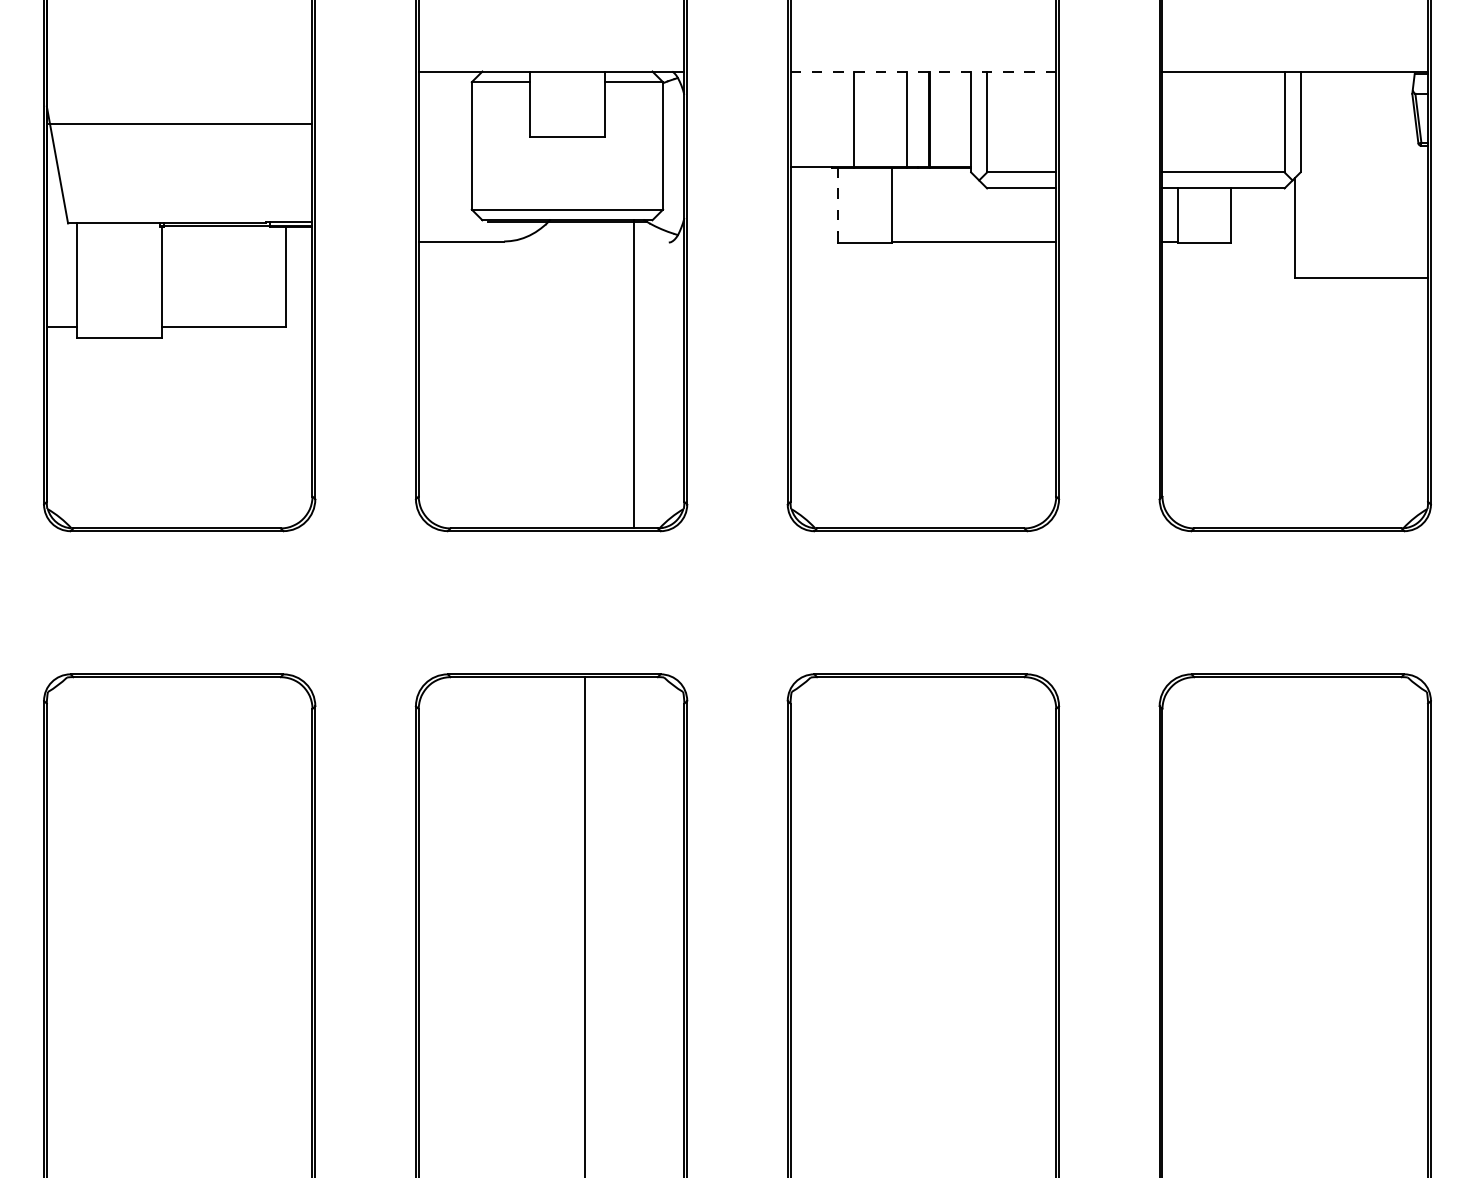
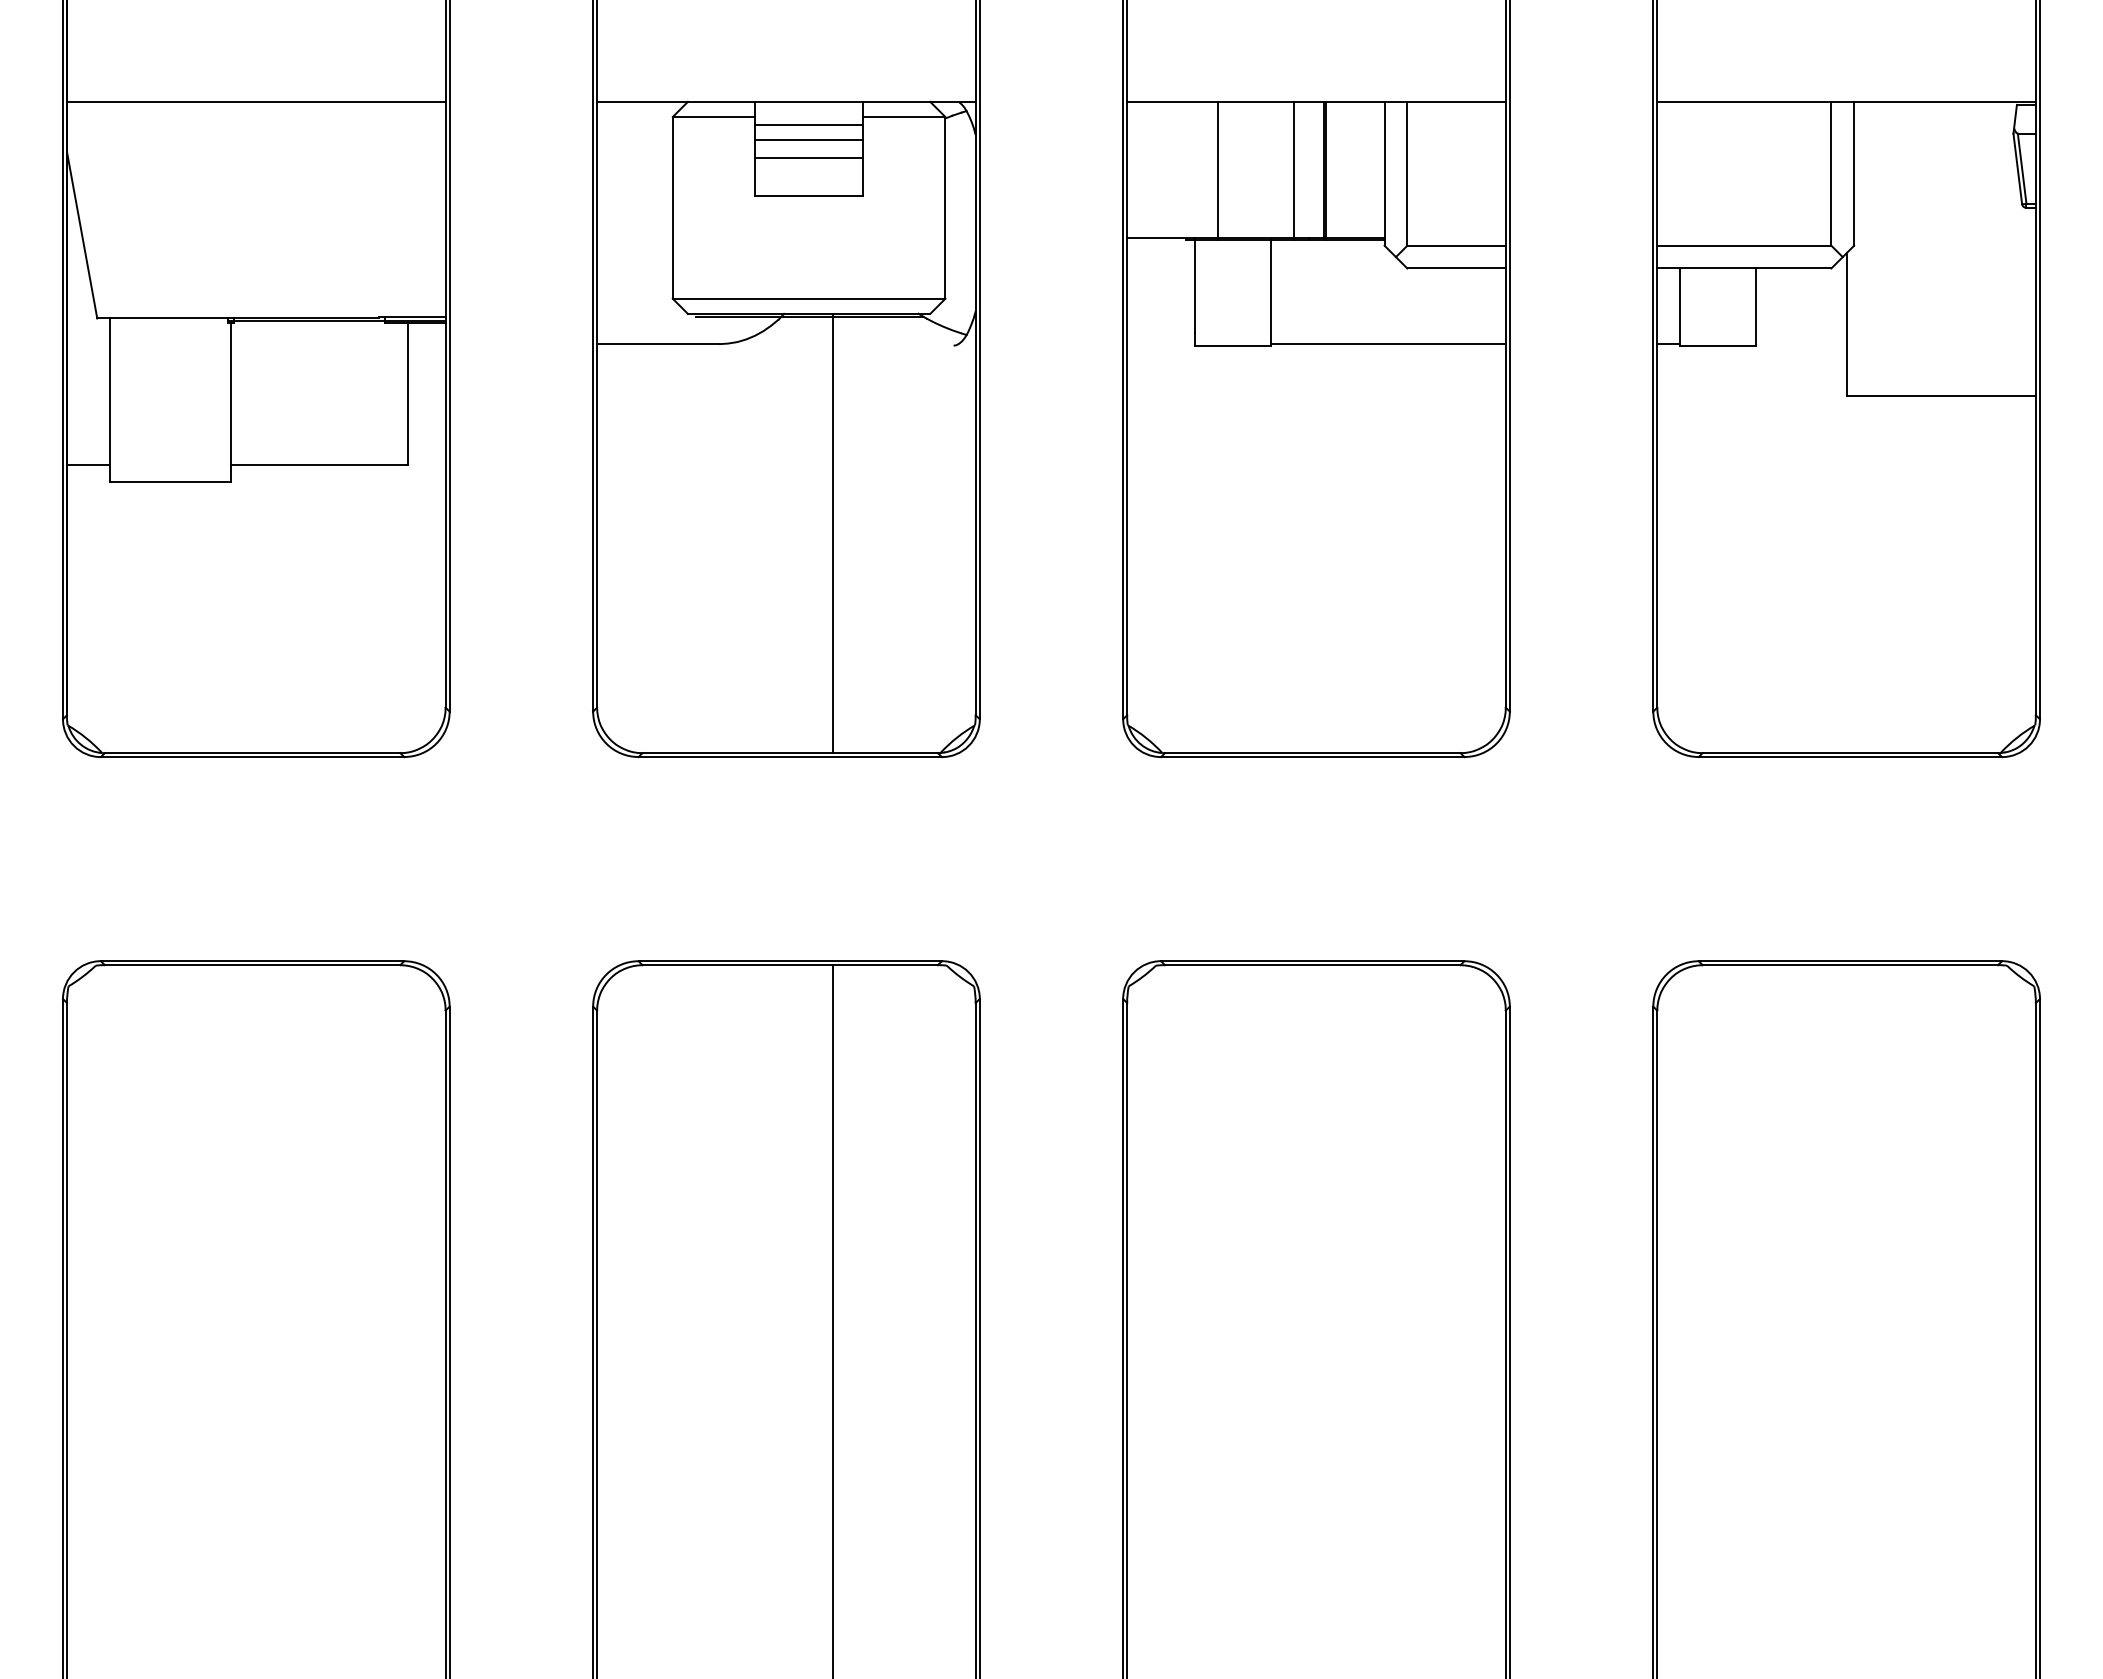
line: (922, 71) -> (1315, 101), dashed -> solid
line: (567, 87) -> (808, 124), added
line: (567, 97) -> (808, 139), added
line: (567, 110) -> (808, 157), added
line: (179, 123) -> (255, 101), moved
line: (838, 200) -> (1195, 285), dashed -> solid
line: (633, 374) -> (833, 533), moved

